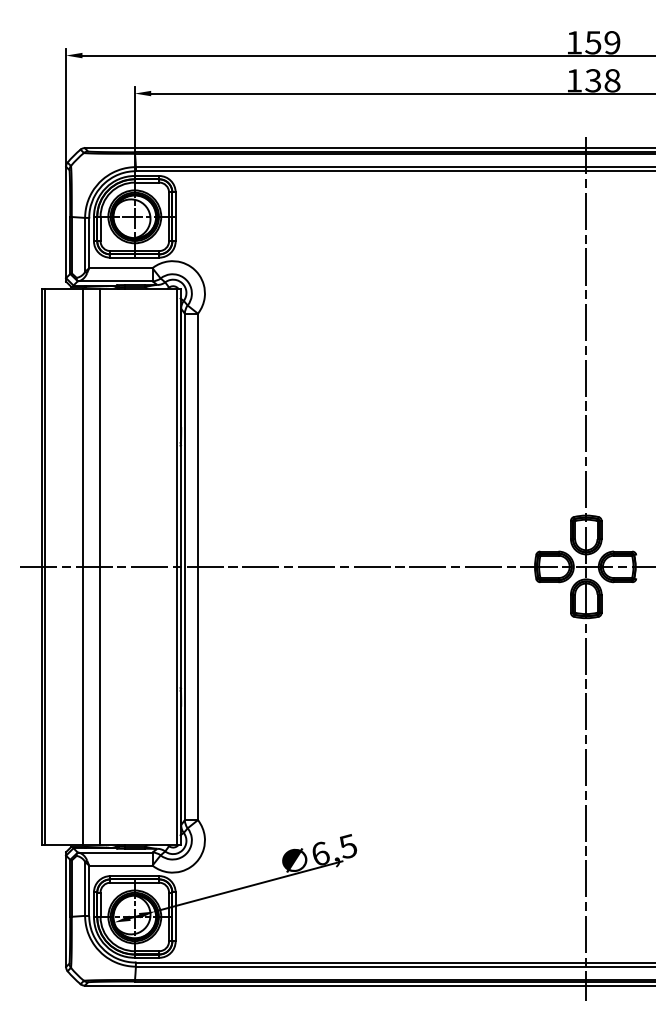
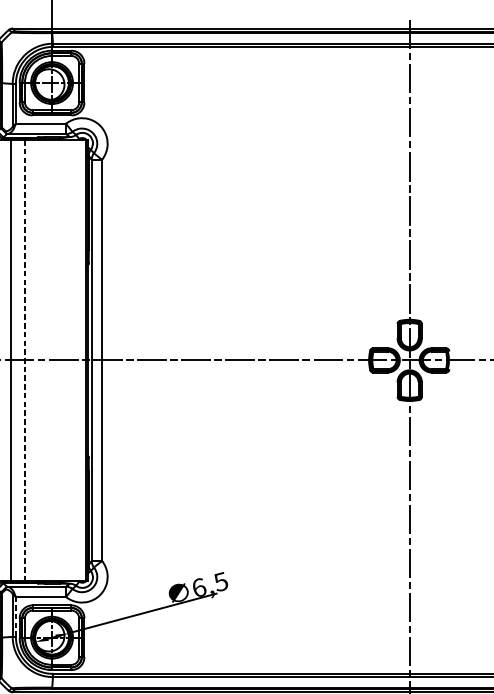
line: (100, 567) -> (24, 360), solid -> dashed
line: (89, 890) -> (16, 616), solid -> dashed

